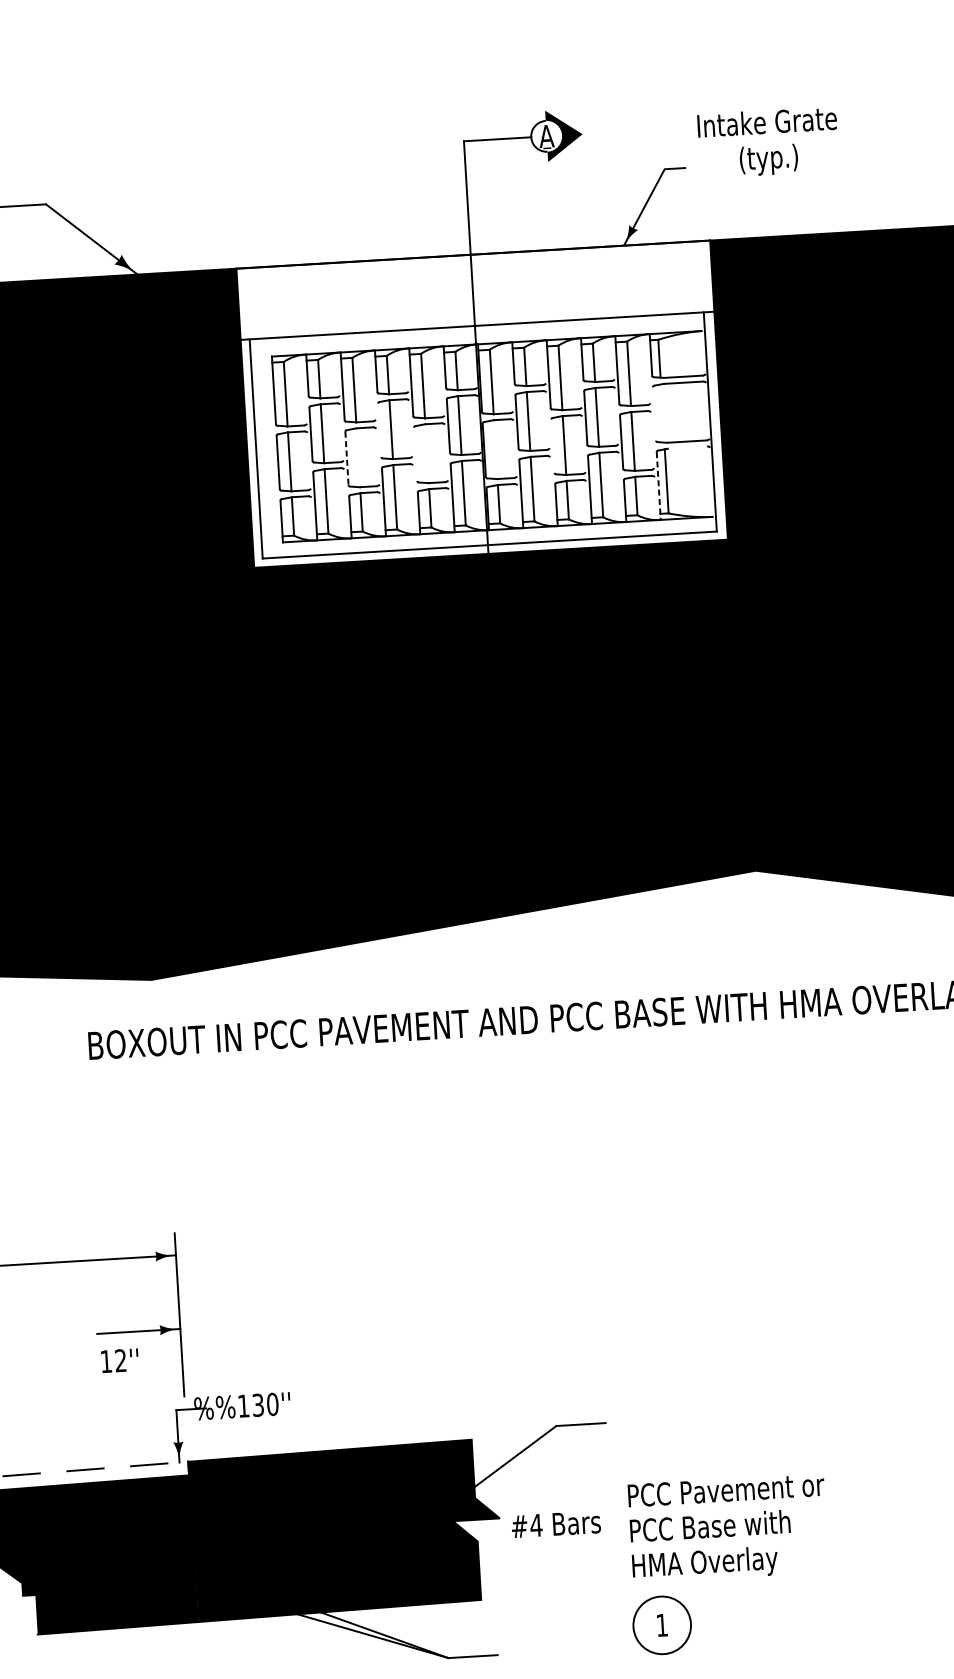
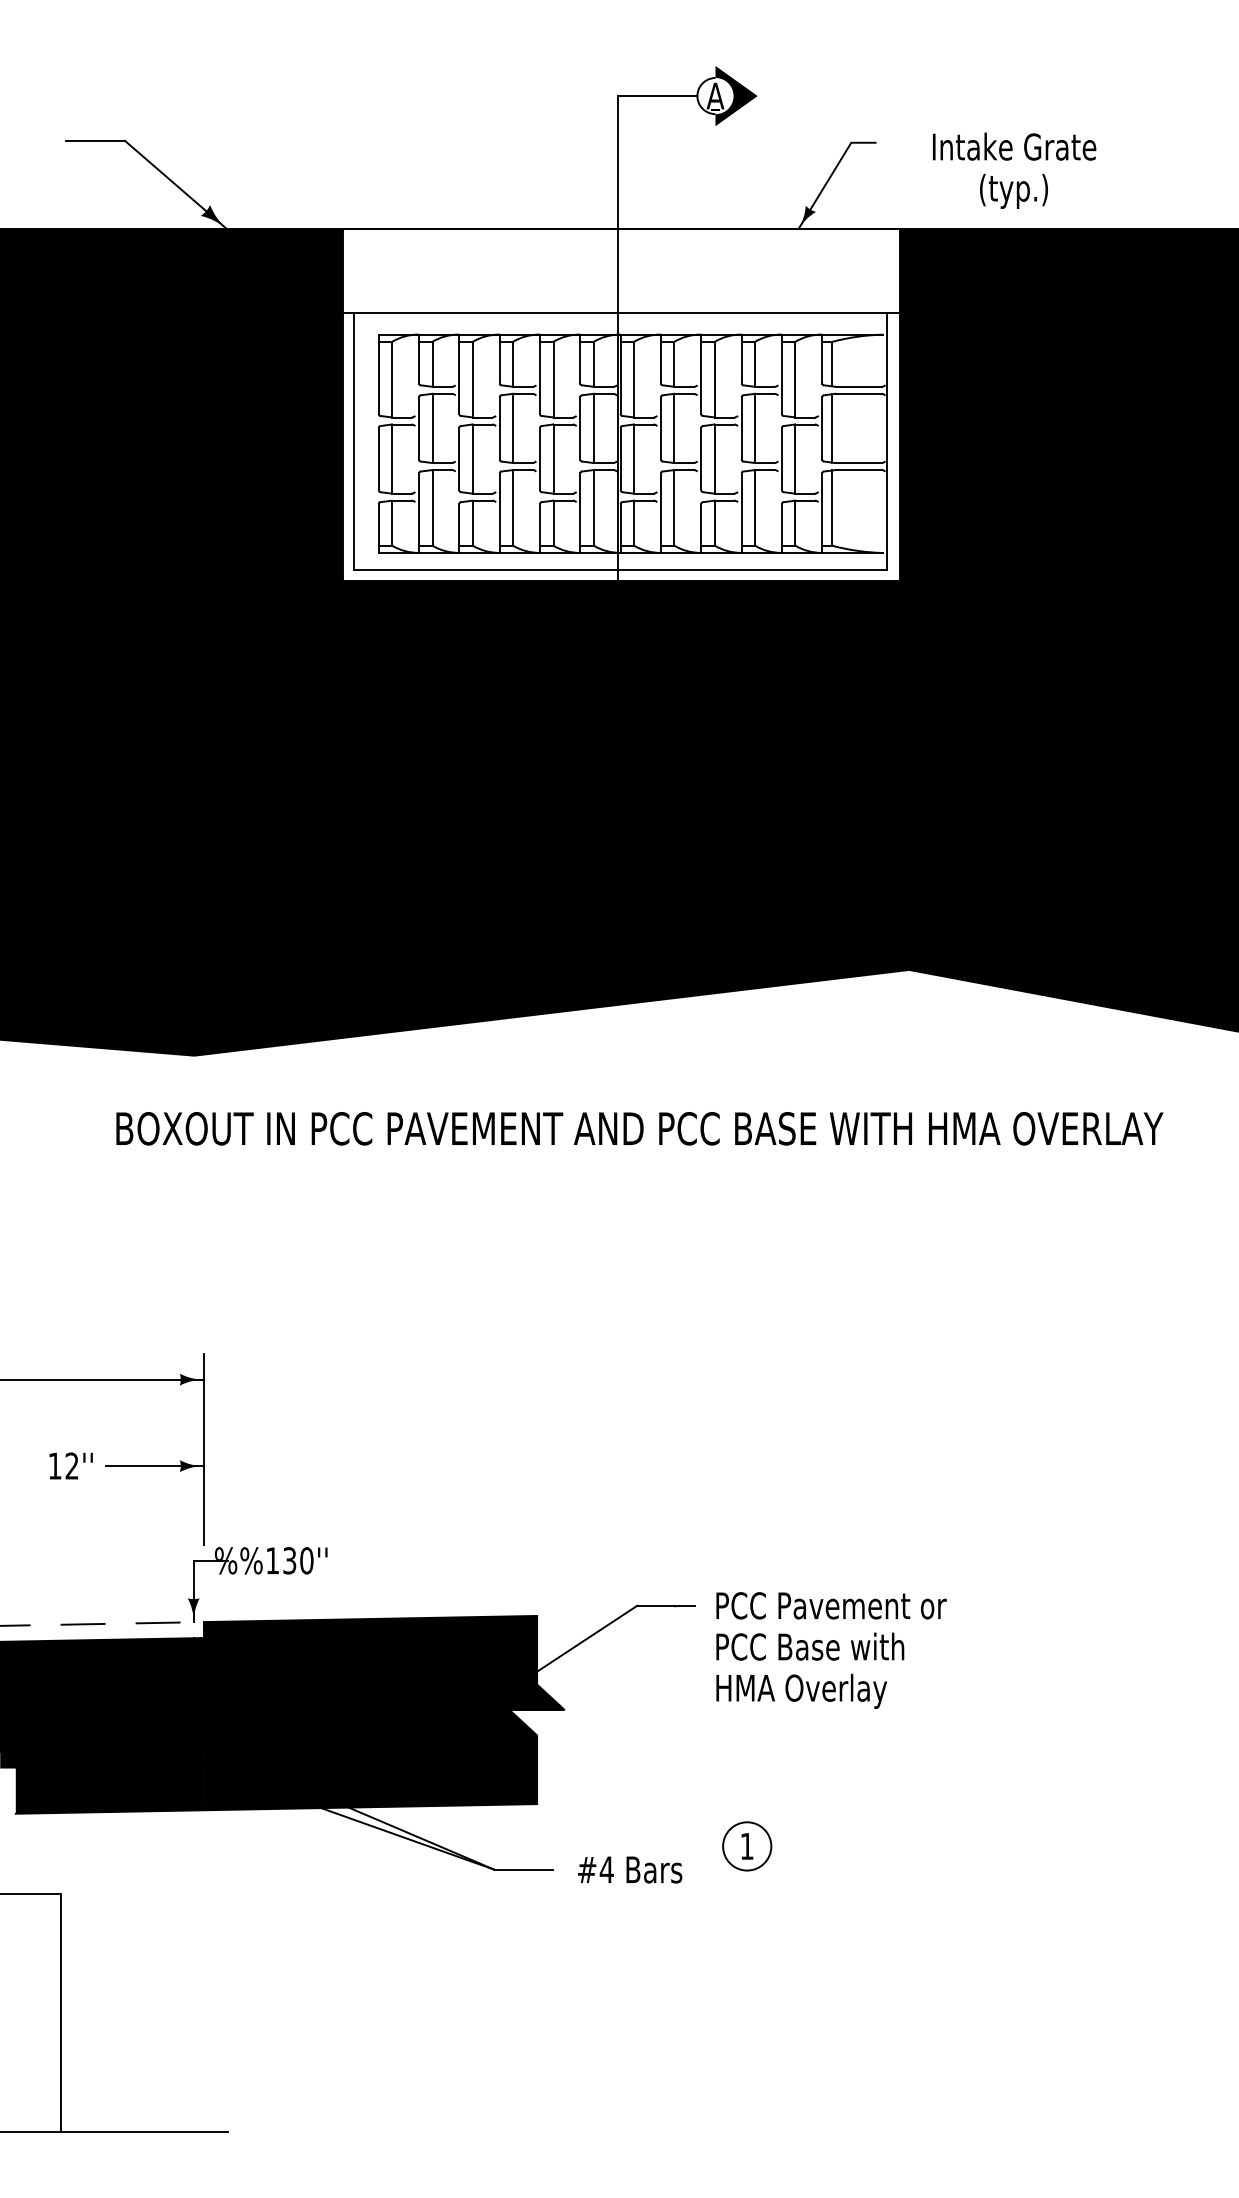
text: (768, 142) -> (1014, 170), moved
line: (663, 413) -> (832, 428), added
line: (654, 414) -> (822, 428), added
line: (379, 430) -> (499, 428), added
line: (553, 445) -> (701, 458), added
line: (687, 447) -> (858, 469), added
line: (496, 449) -> (634, 458), added
line: (415, 453) -> (540, 458), added
line: (427, 453) -> (553, 458), added
line: (358, 457) -> (472, 458), added
line: (347, 458) -> (459, 459), dashed -> solid
line: (658, 486) -> (822, 513), dashed -> solid
text: (119, 1360) -> (70, 1465), moved
text: (556, 1524) -> (630, 1869), moved
text: (728, 1528) -> (831, 1650), moved
circle: (662, 1625) -> (747, 1846), size x0.71

